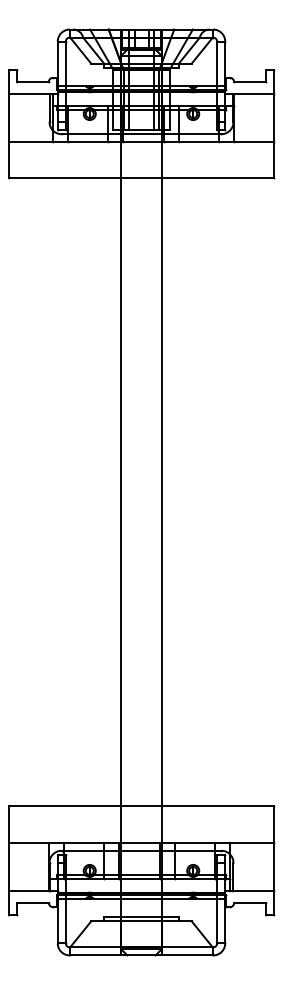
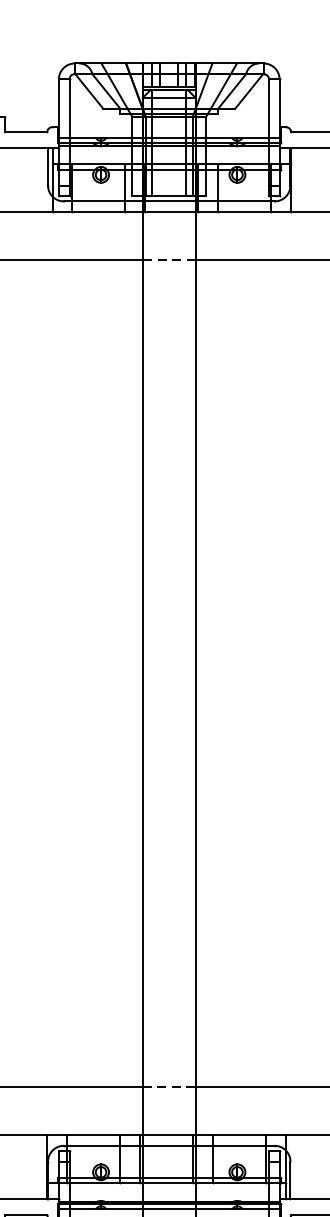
line: (141, 178) -> (169, 259), solid -> dashed
line: (141, 806) -> (169, 1087), solid -> dashed

